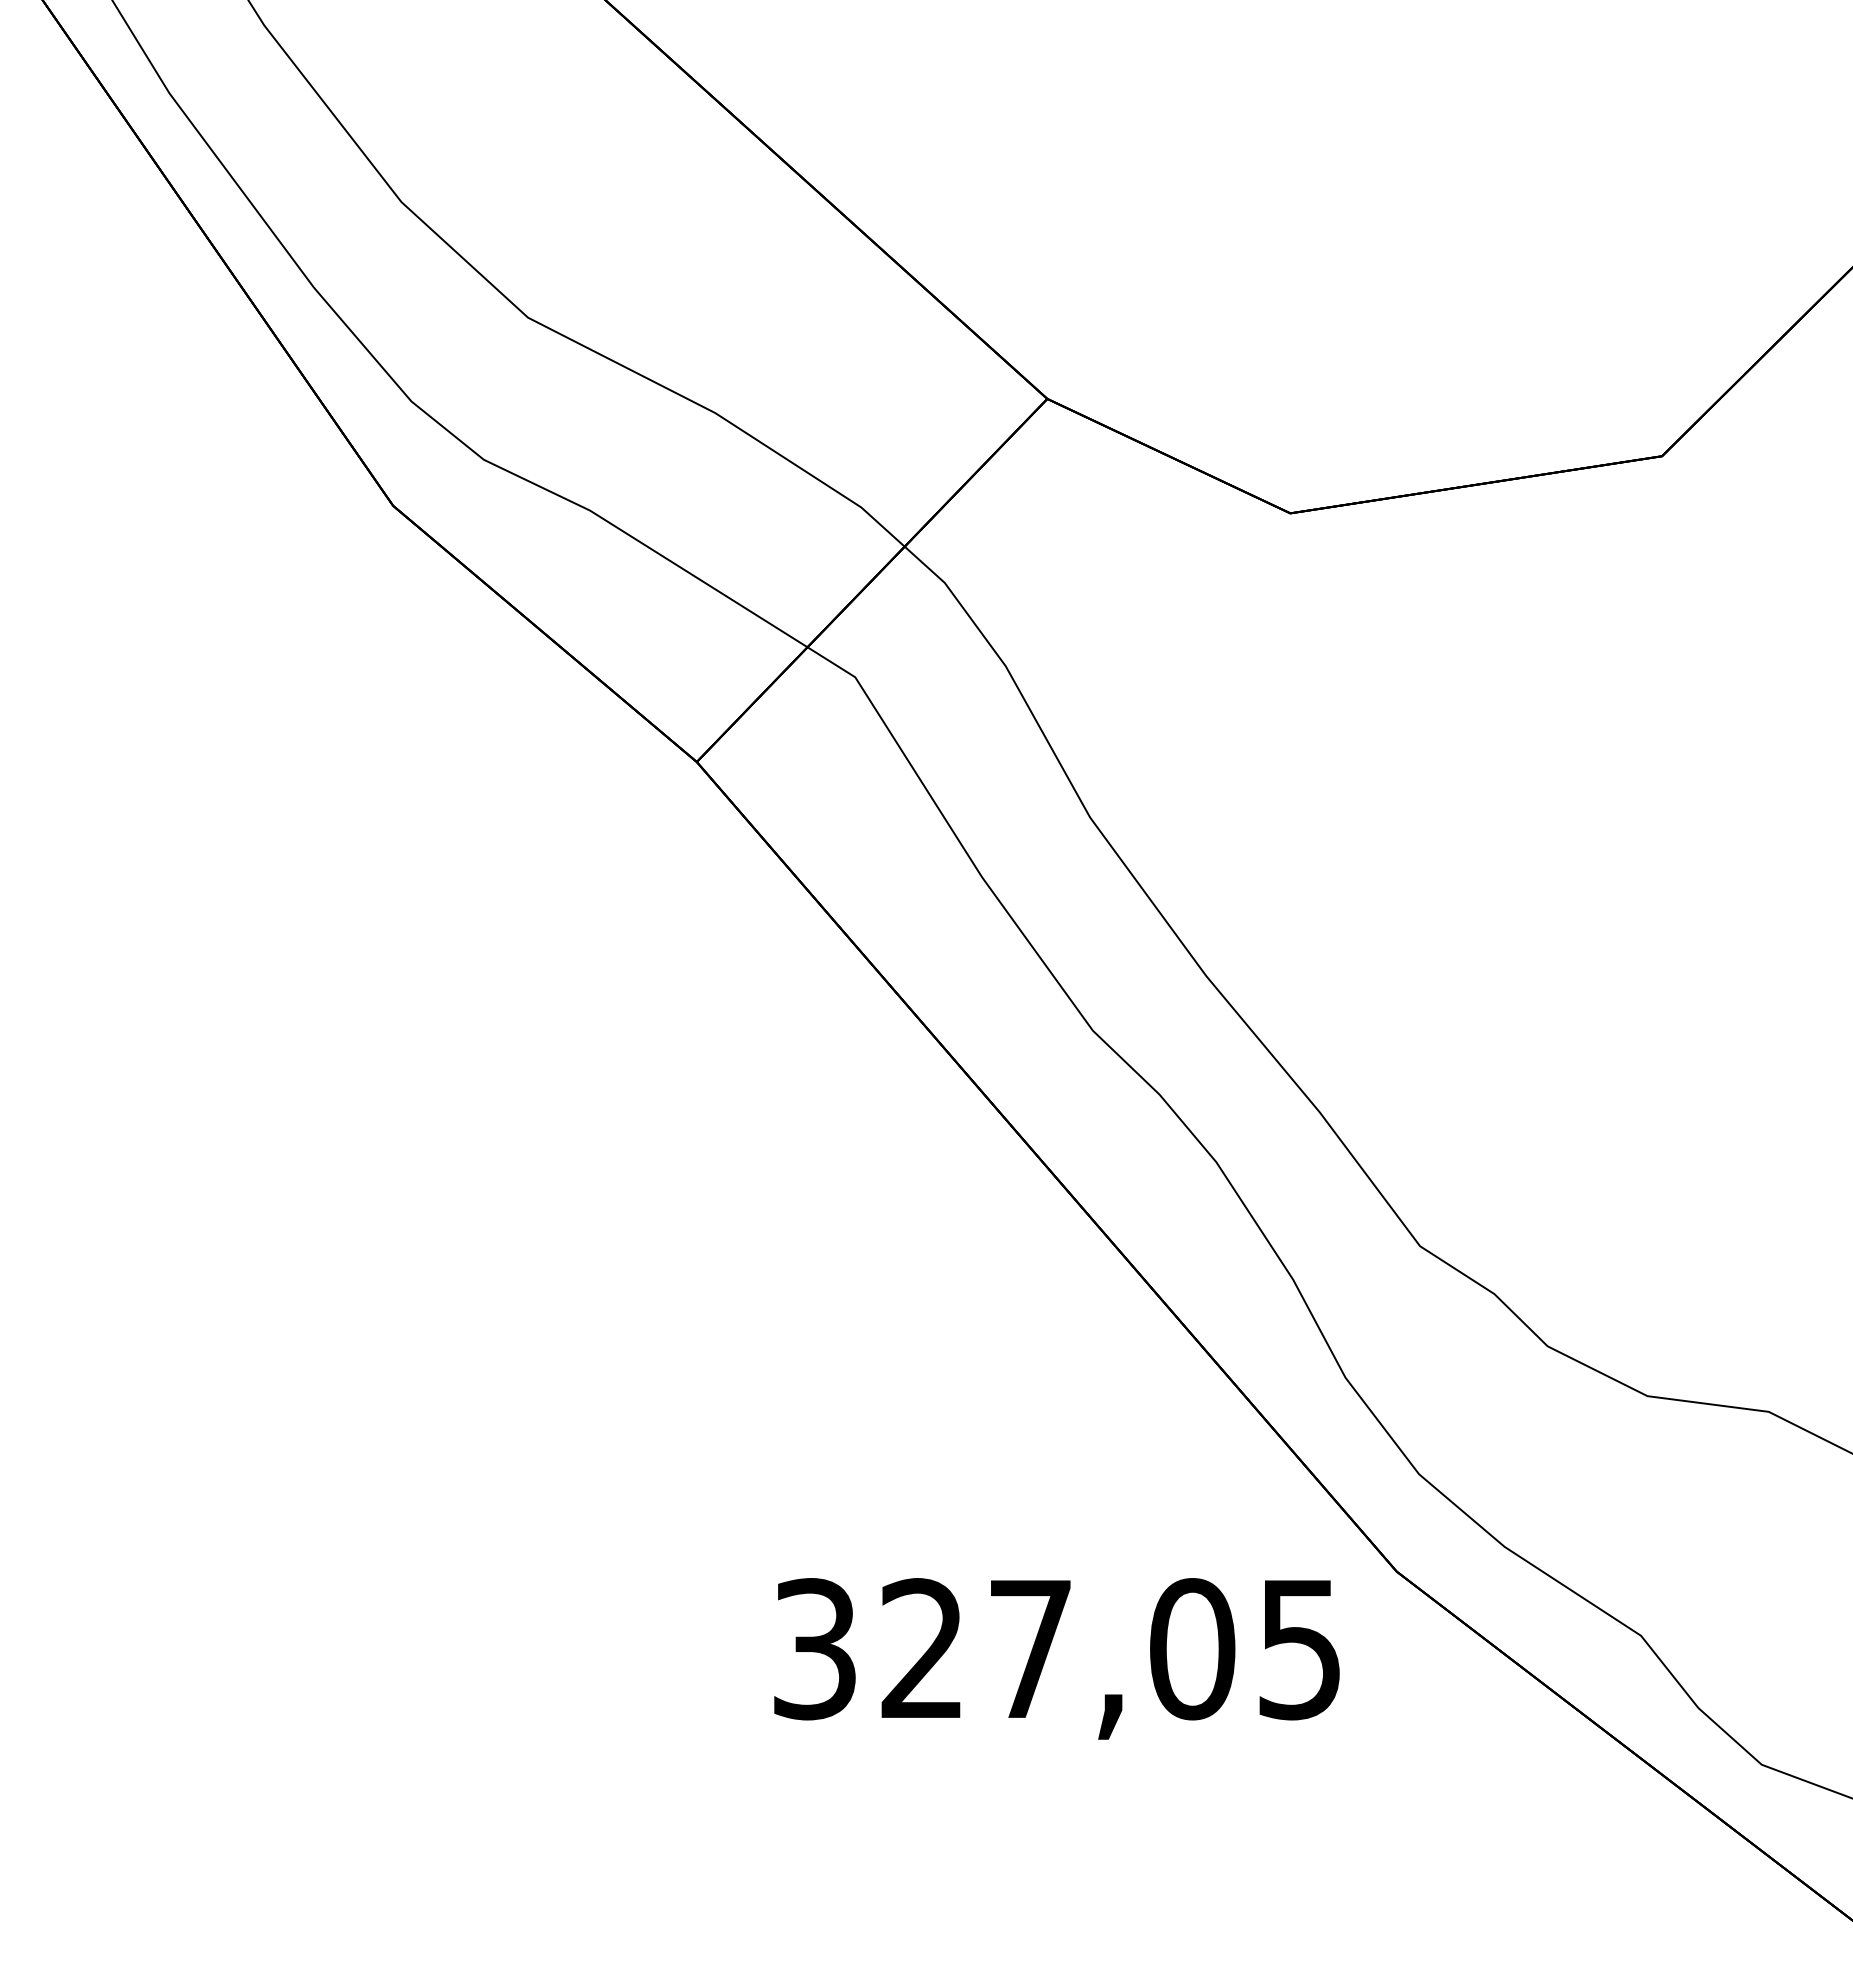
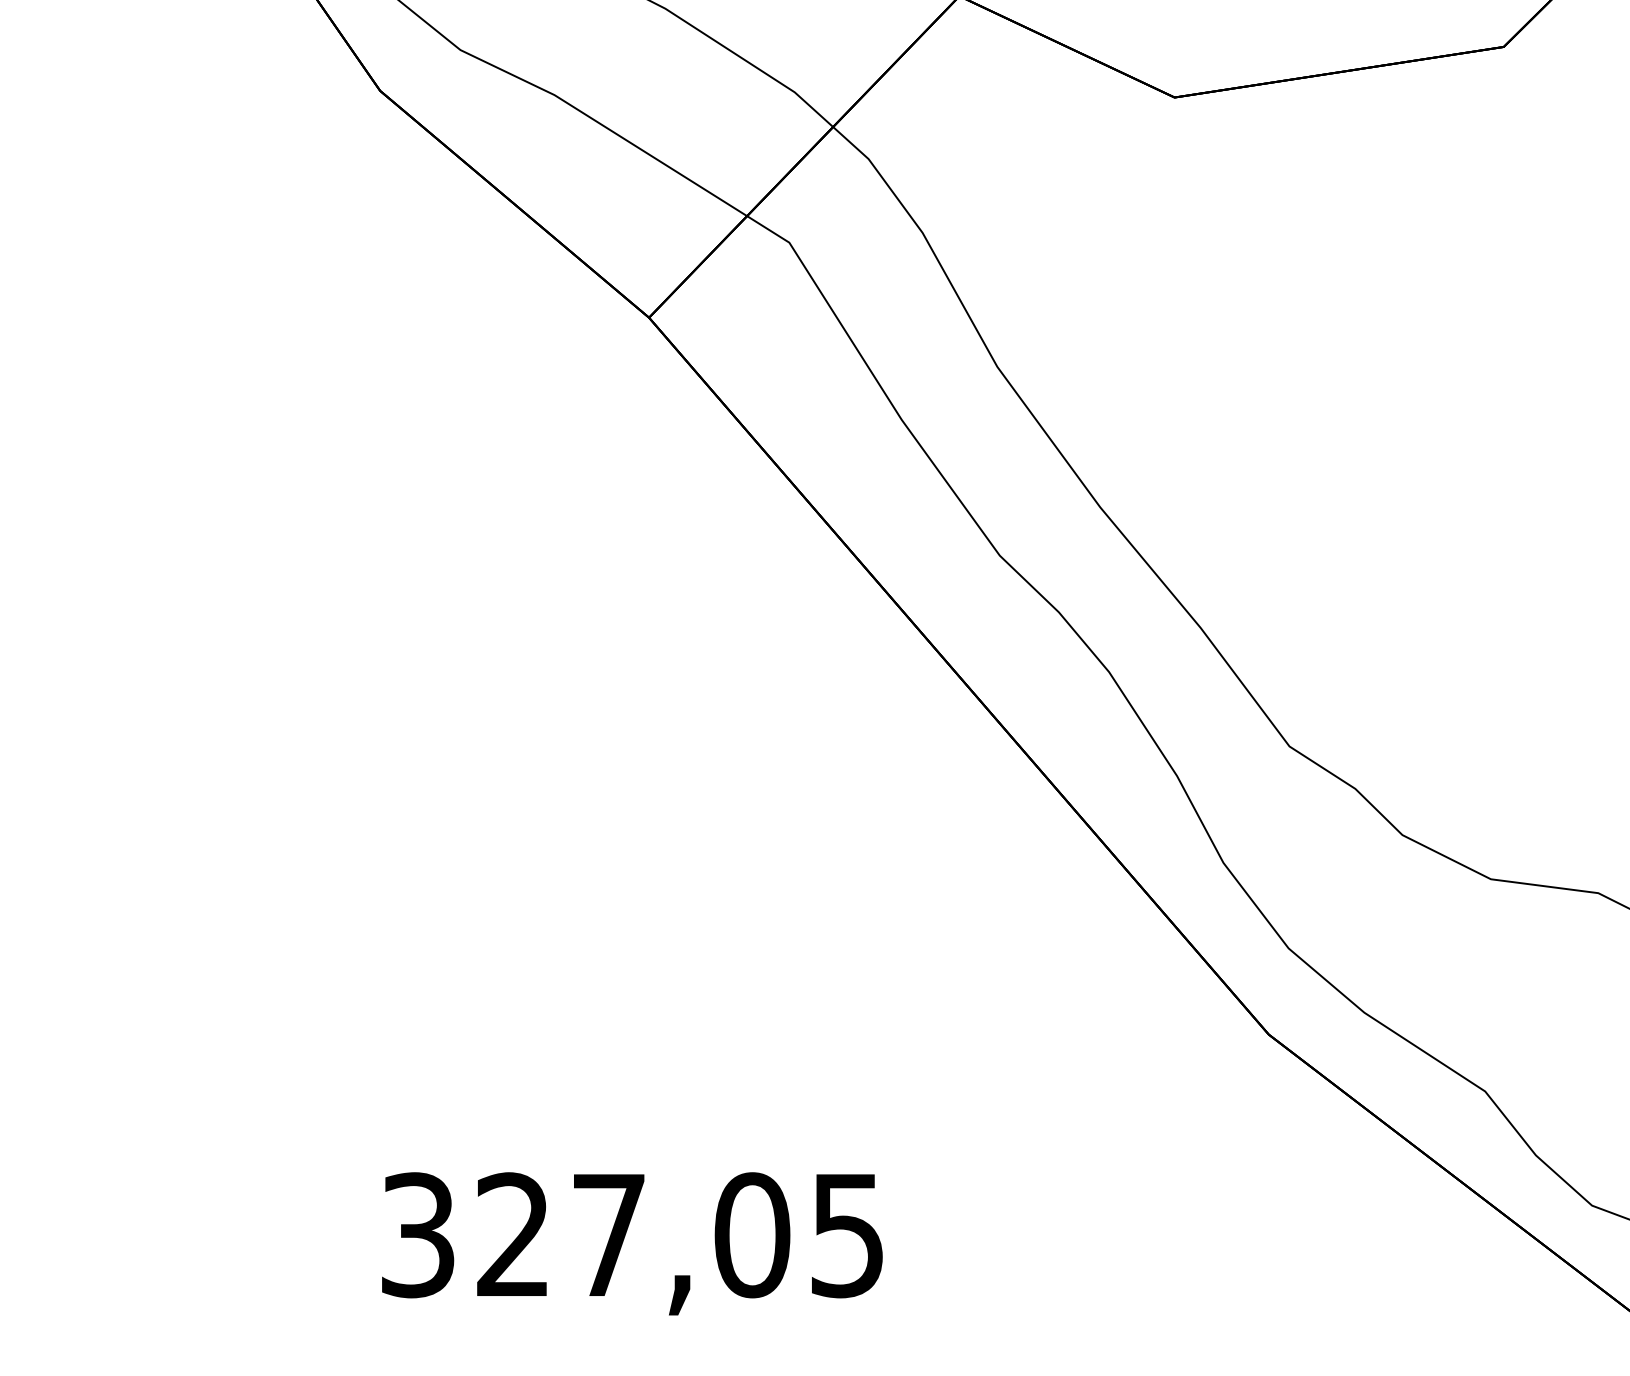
text: (1056, 1658) -> (631, 1243), moved

